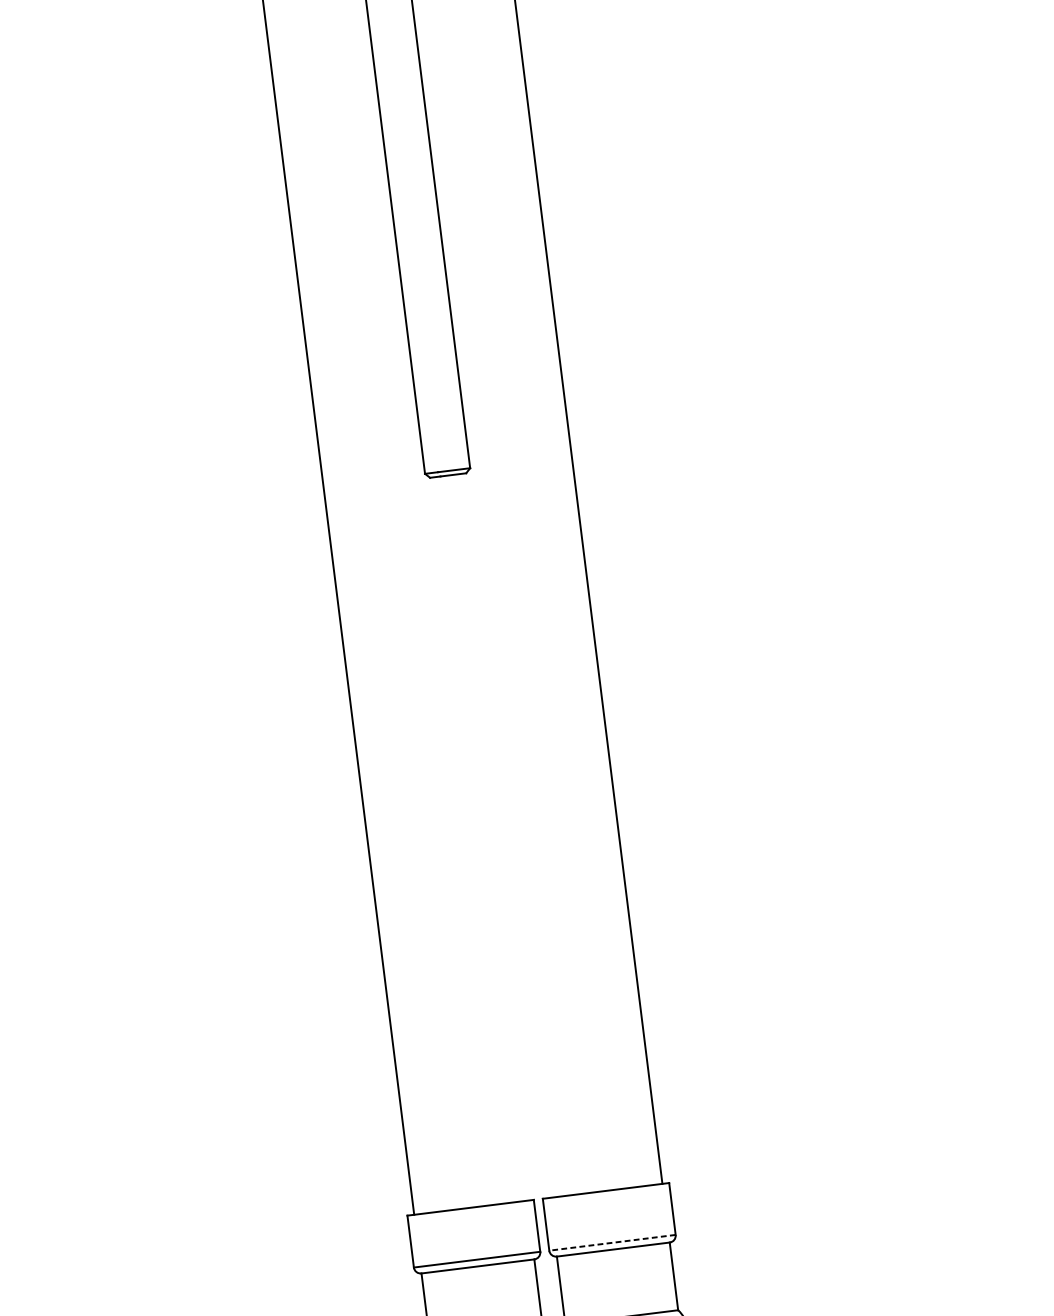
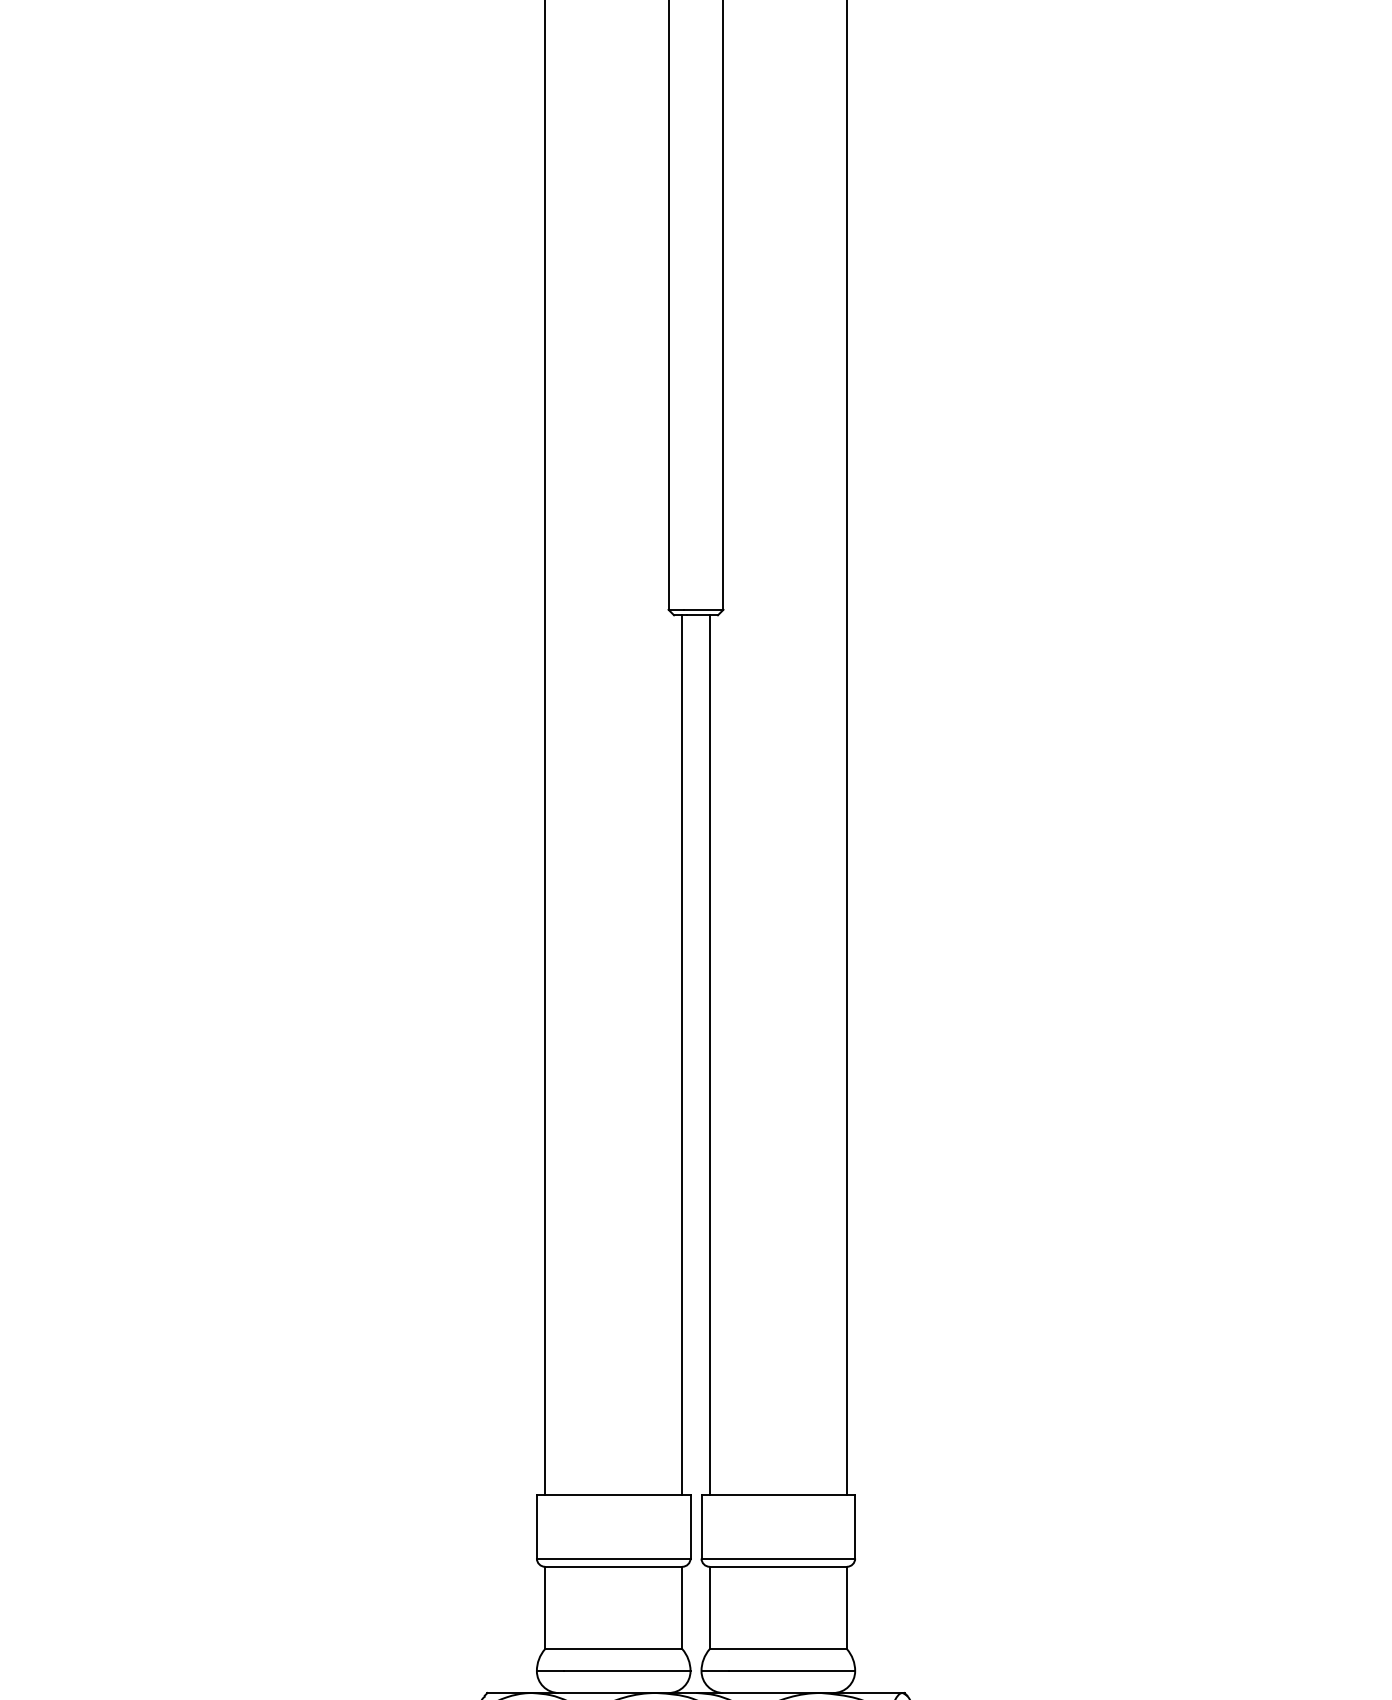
line: (504, 836) -> (709, 1055), added
line: (482, 838) -> (682, 1055), added
line: (612, 1242) -> (778, 1558), dashed -> solid

